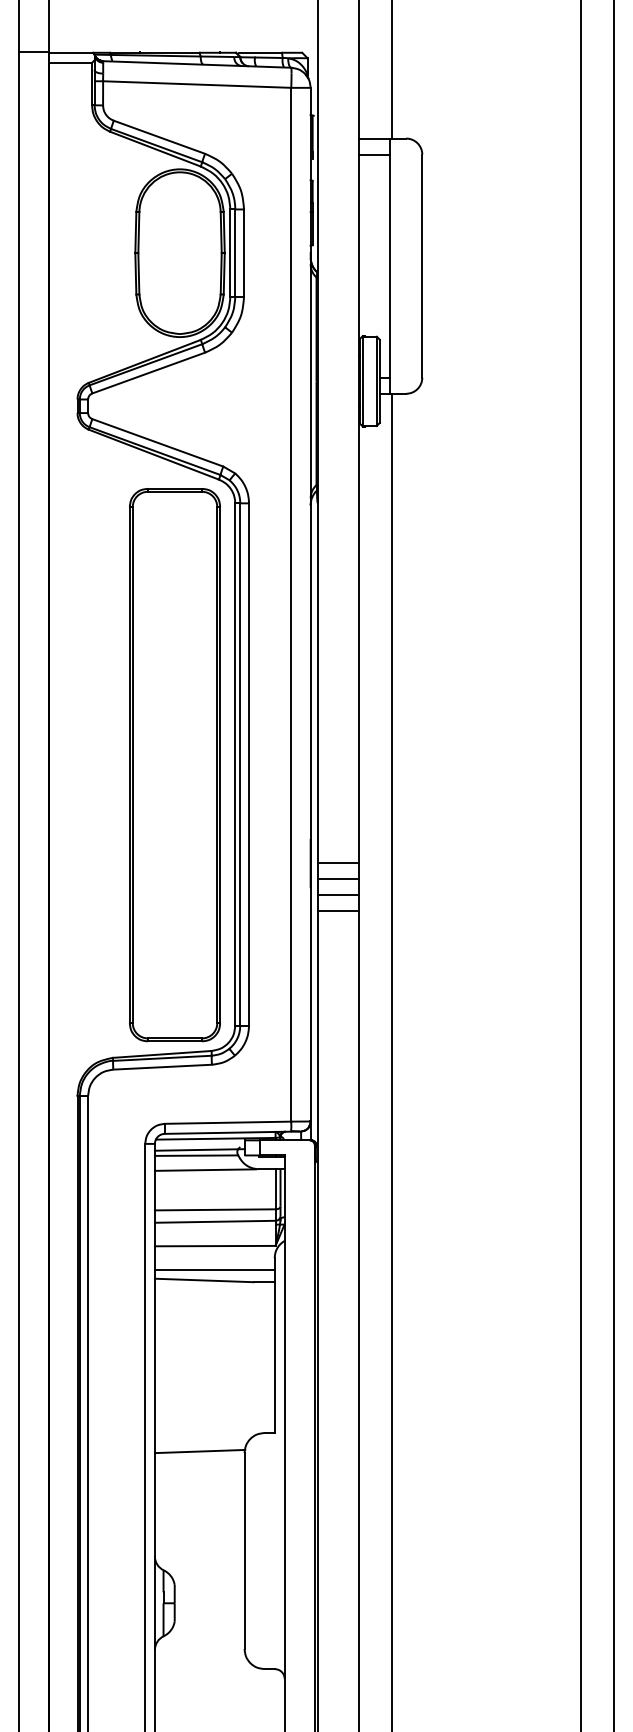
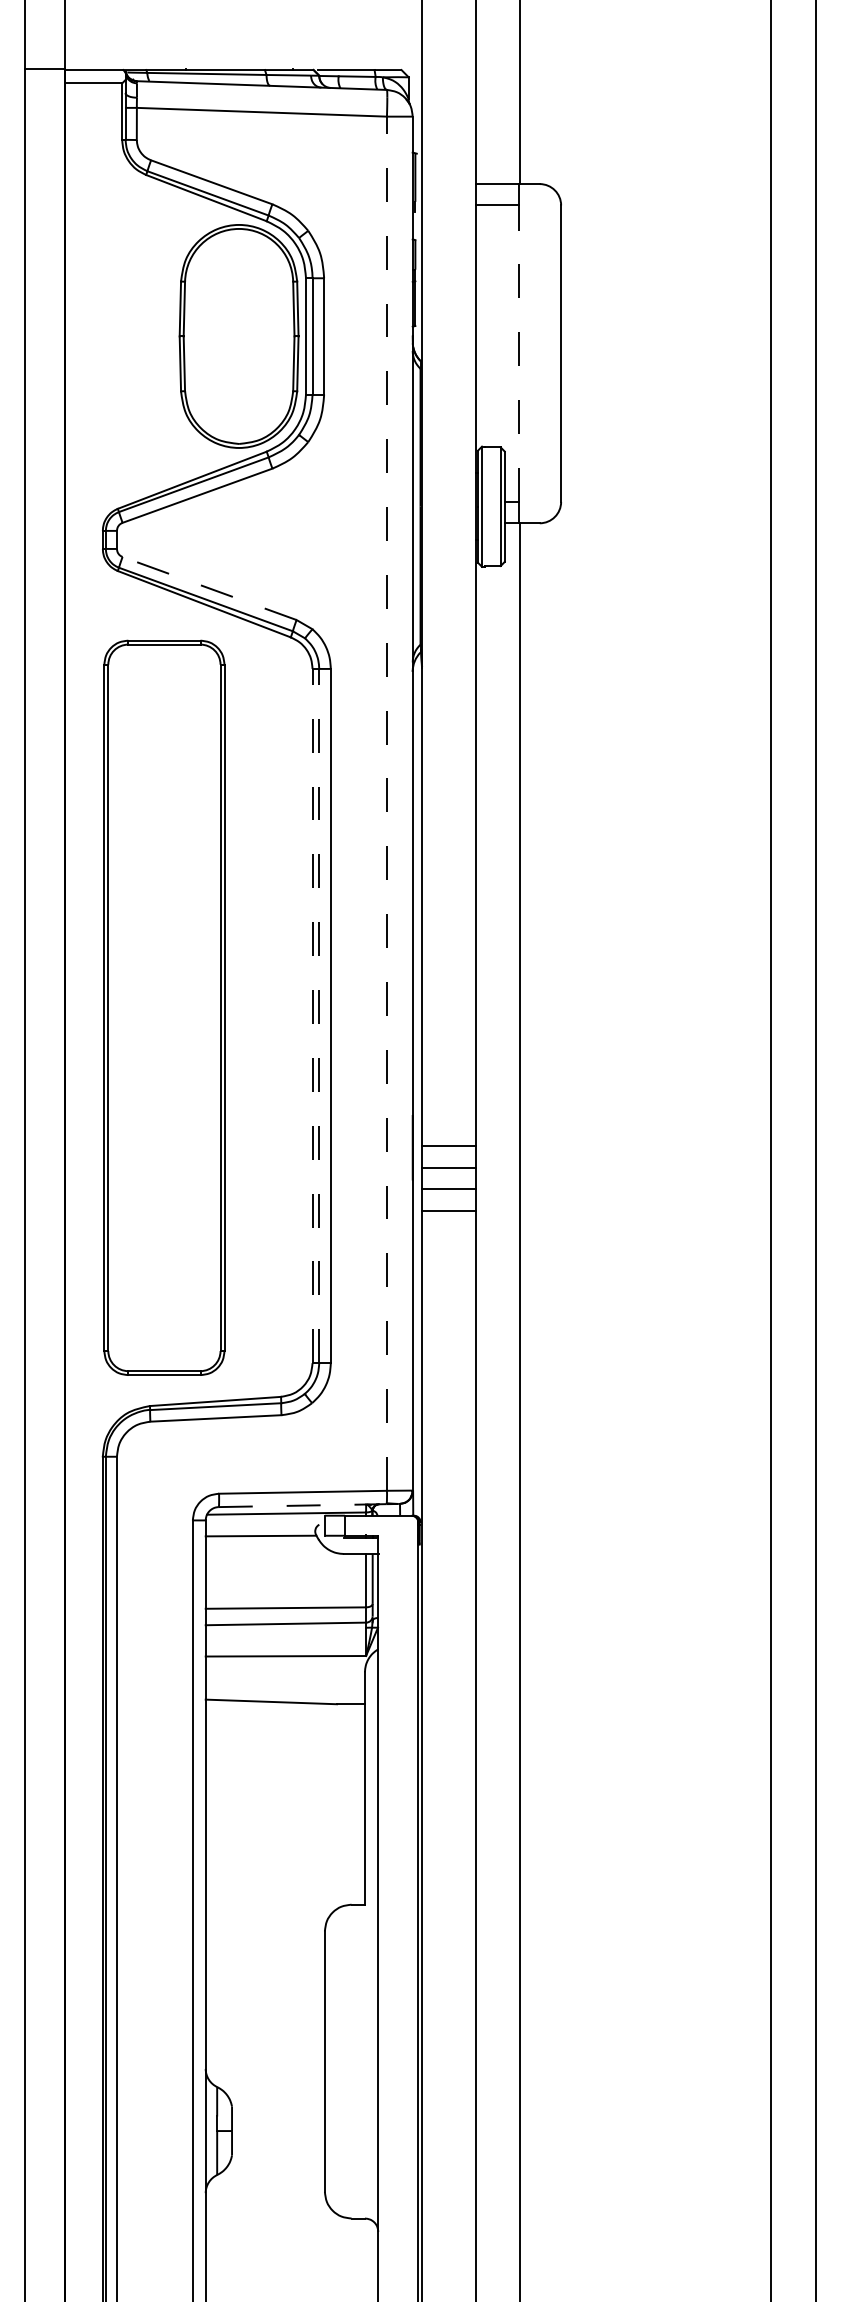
line: (390, 266) -> (518, 353), solid -> dashed
line: (157, 442) -> (209, 588), solid -> dashed
line: (290, 604) -> (386, 803), solid -> dashed
part: (175, 764) -> (164, 1007), moved
line: (235, 764) -> (312, 1015), solid -> dashed
line: (240, 764) -> (319, 1015), solid -> dashed
line: (227, 1132) -> (302, 1505), solid -> dashed
line: (199, 1149) -> (264, 1528), removed
line: (205, 1170) -> (272, 1555), removed
line: (214, 1270) -> (284, 1688), removed
line: (199, 1451) -> (265, 1929), removed

